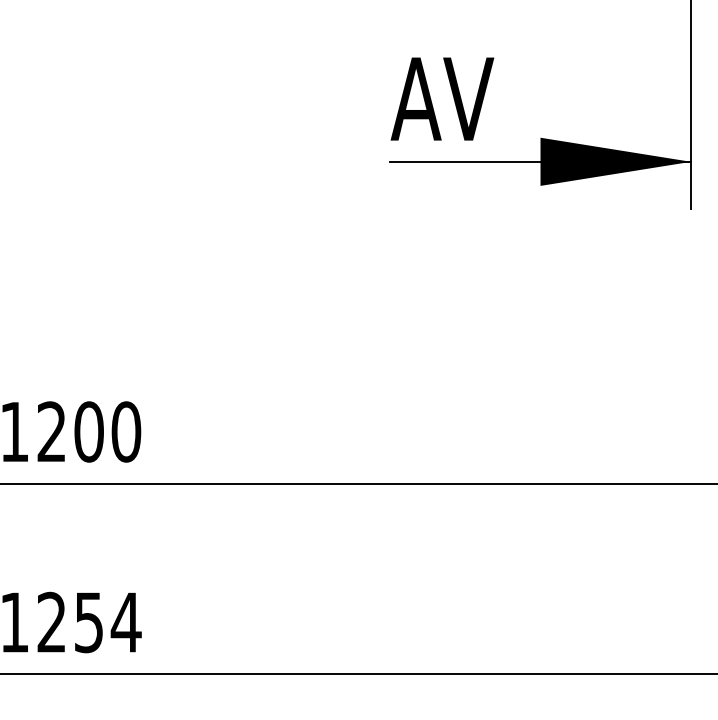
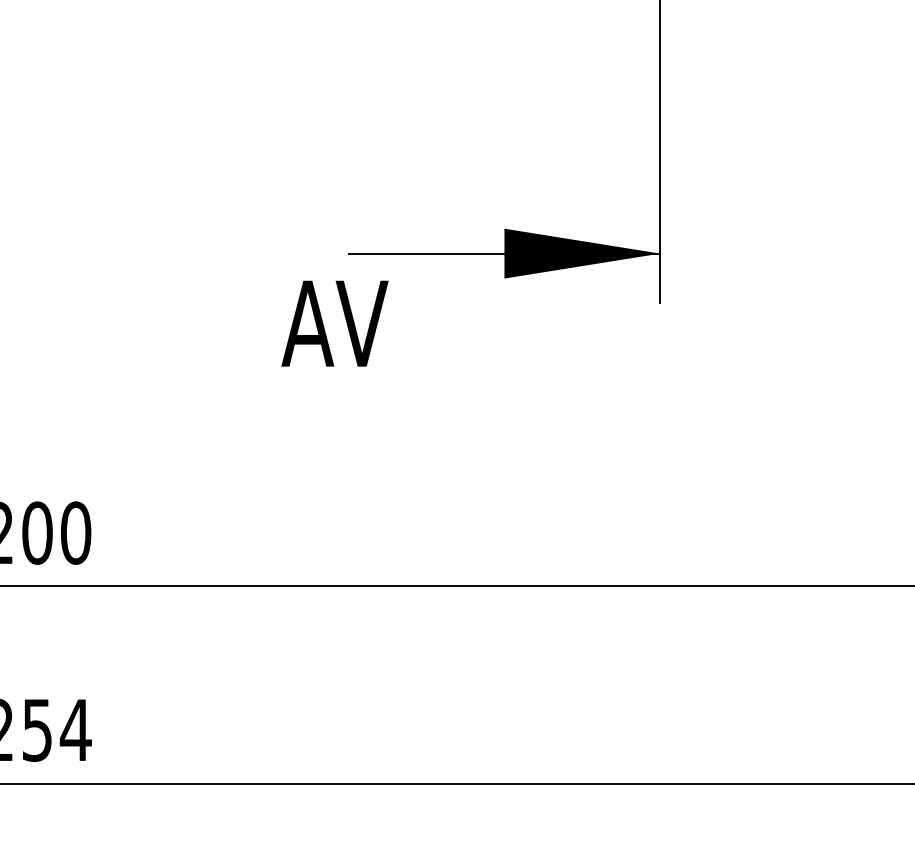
text: (441, 98) -> (334, 323), moved

